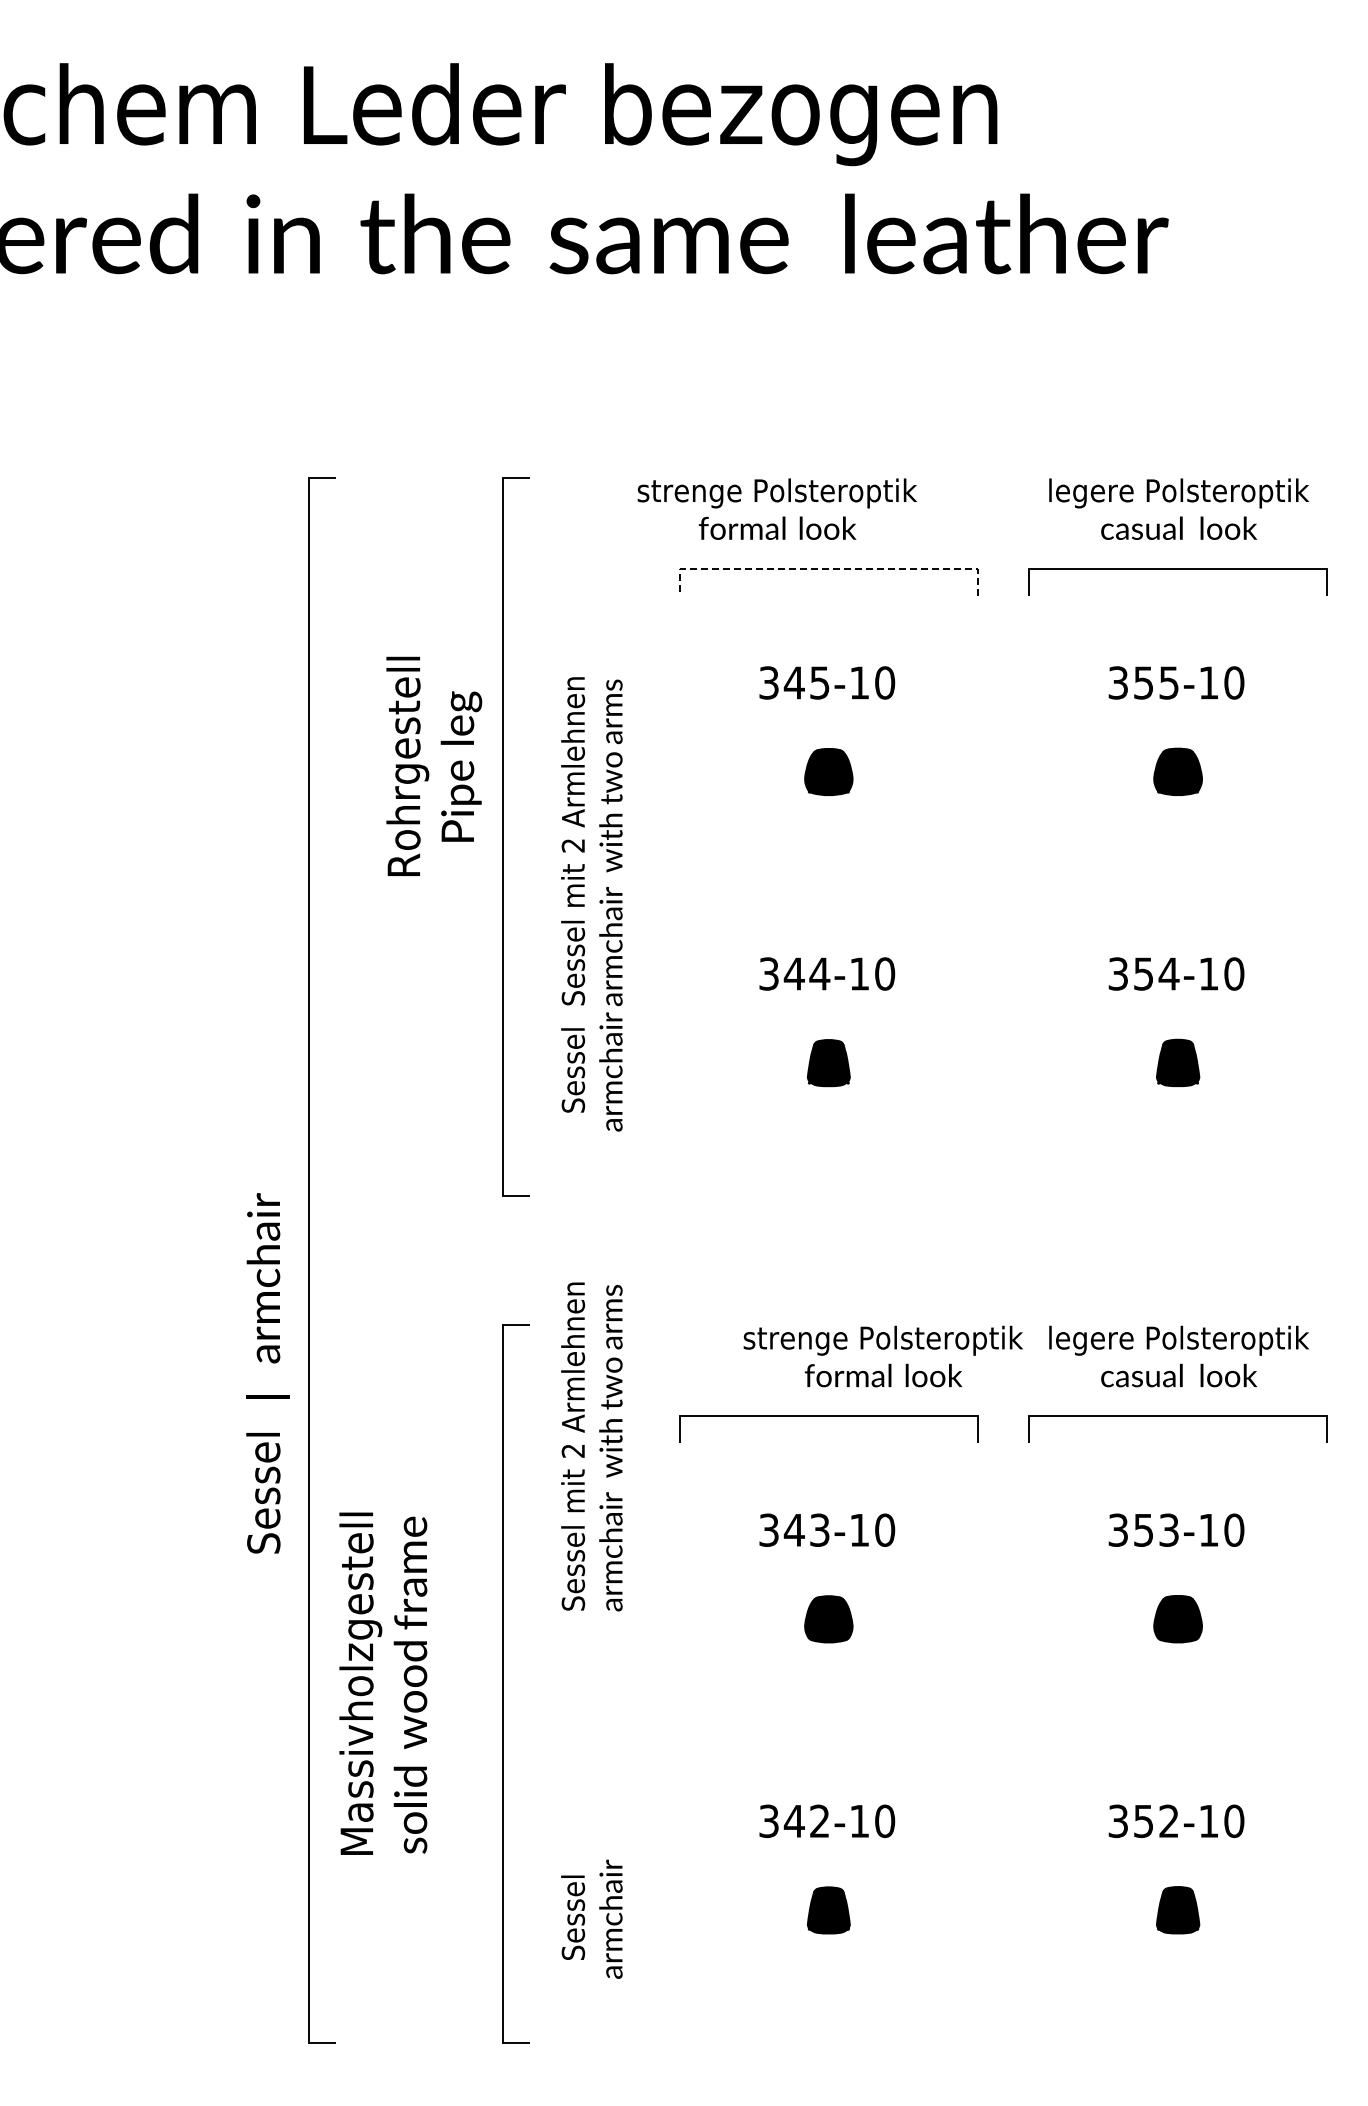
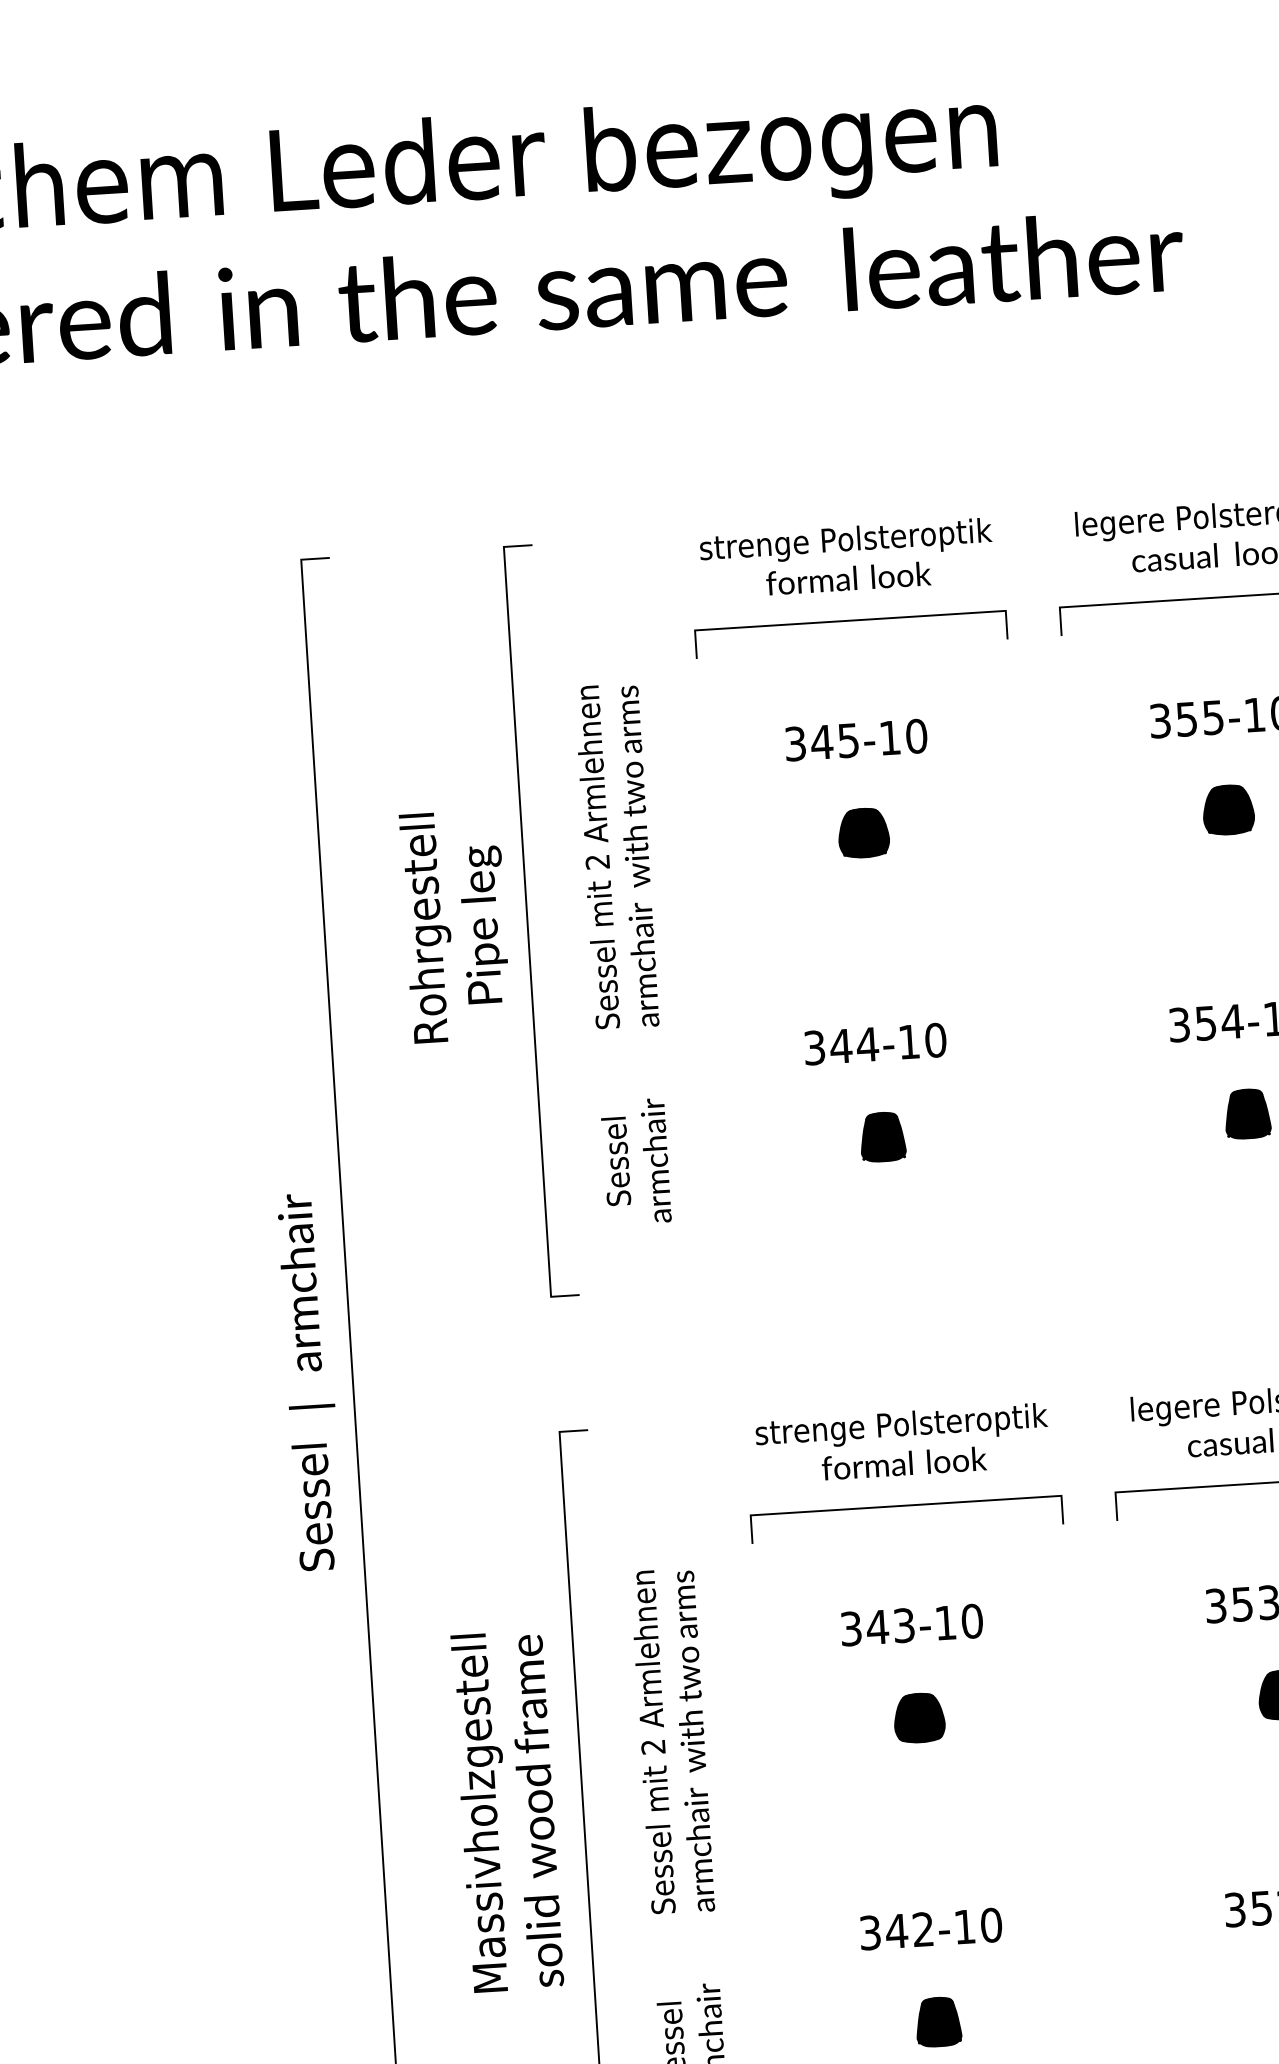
text: (776, 508) -> (846, 557), moved
line: (828, 568) -> (850, 620), dashed -> solid
text: (434, 765) -> (456, 925), moved
text: (591, 841) -> (616, 856), moved
text: (882, 1356) -> (901, 1443), moved
text: (267, 1373) -> (309, 1382), moved
text: (591, 1446) -> (672, 1741), moved
text: (383, 1683) -> (507, 1811), moved

